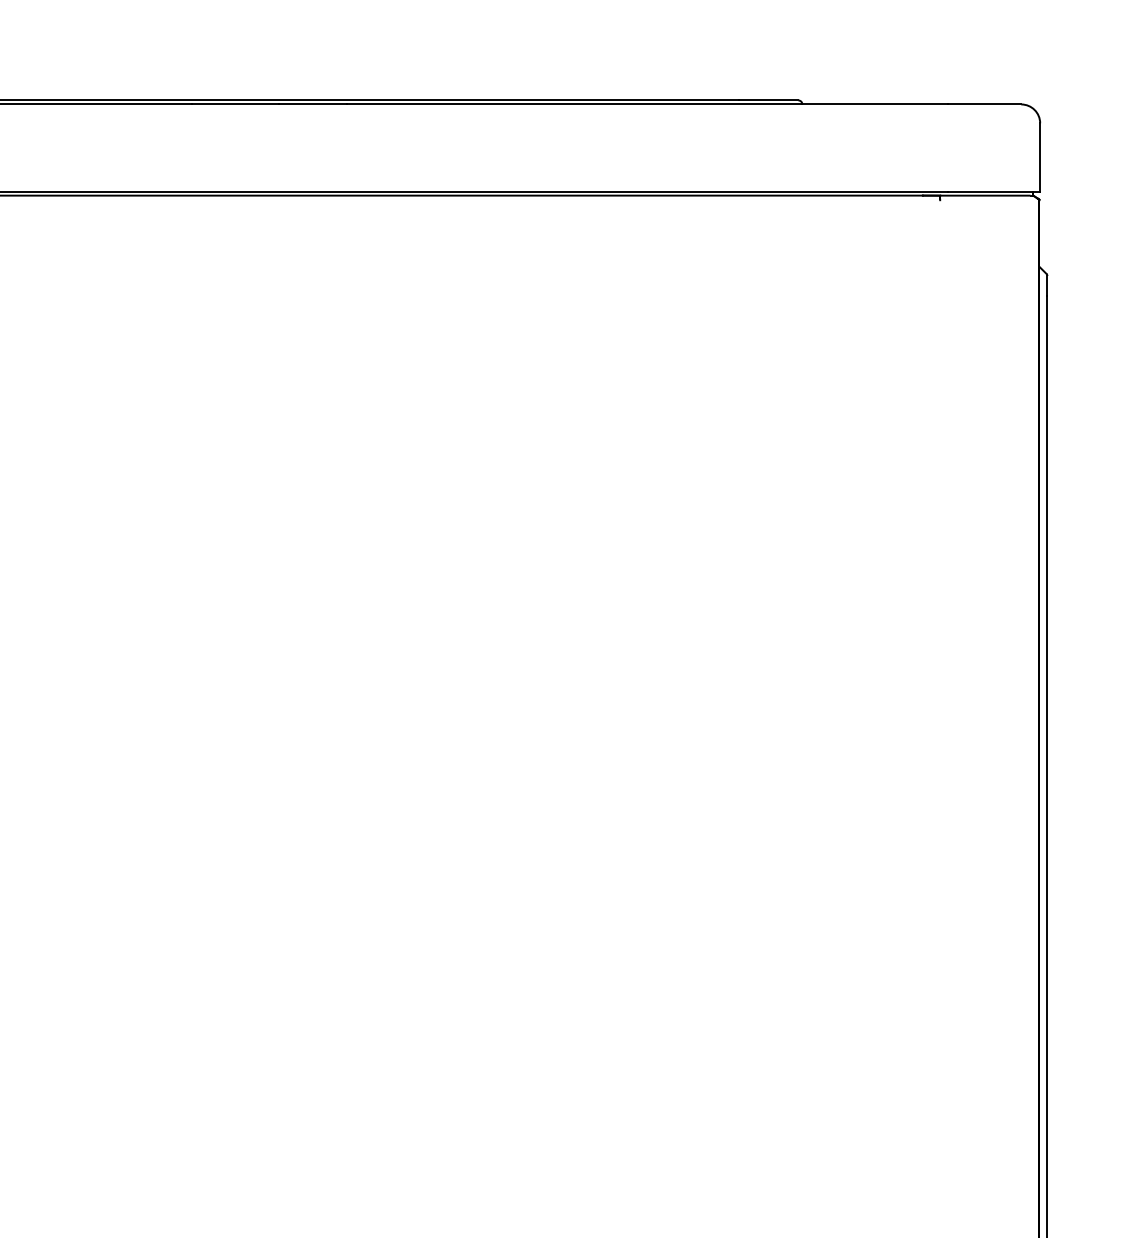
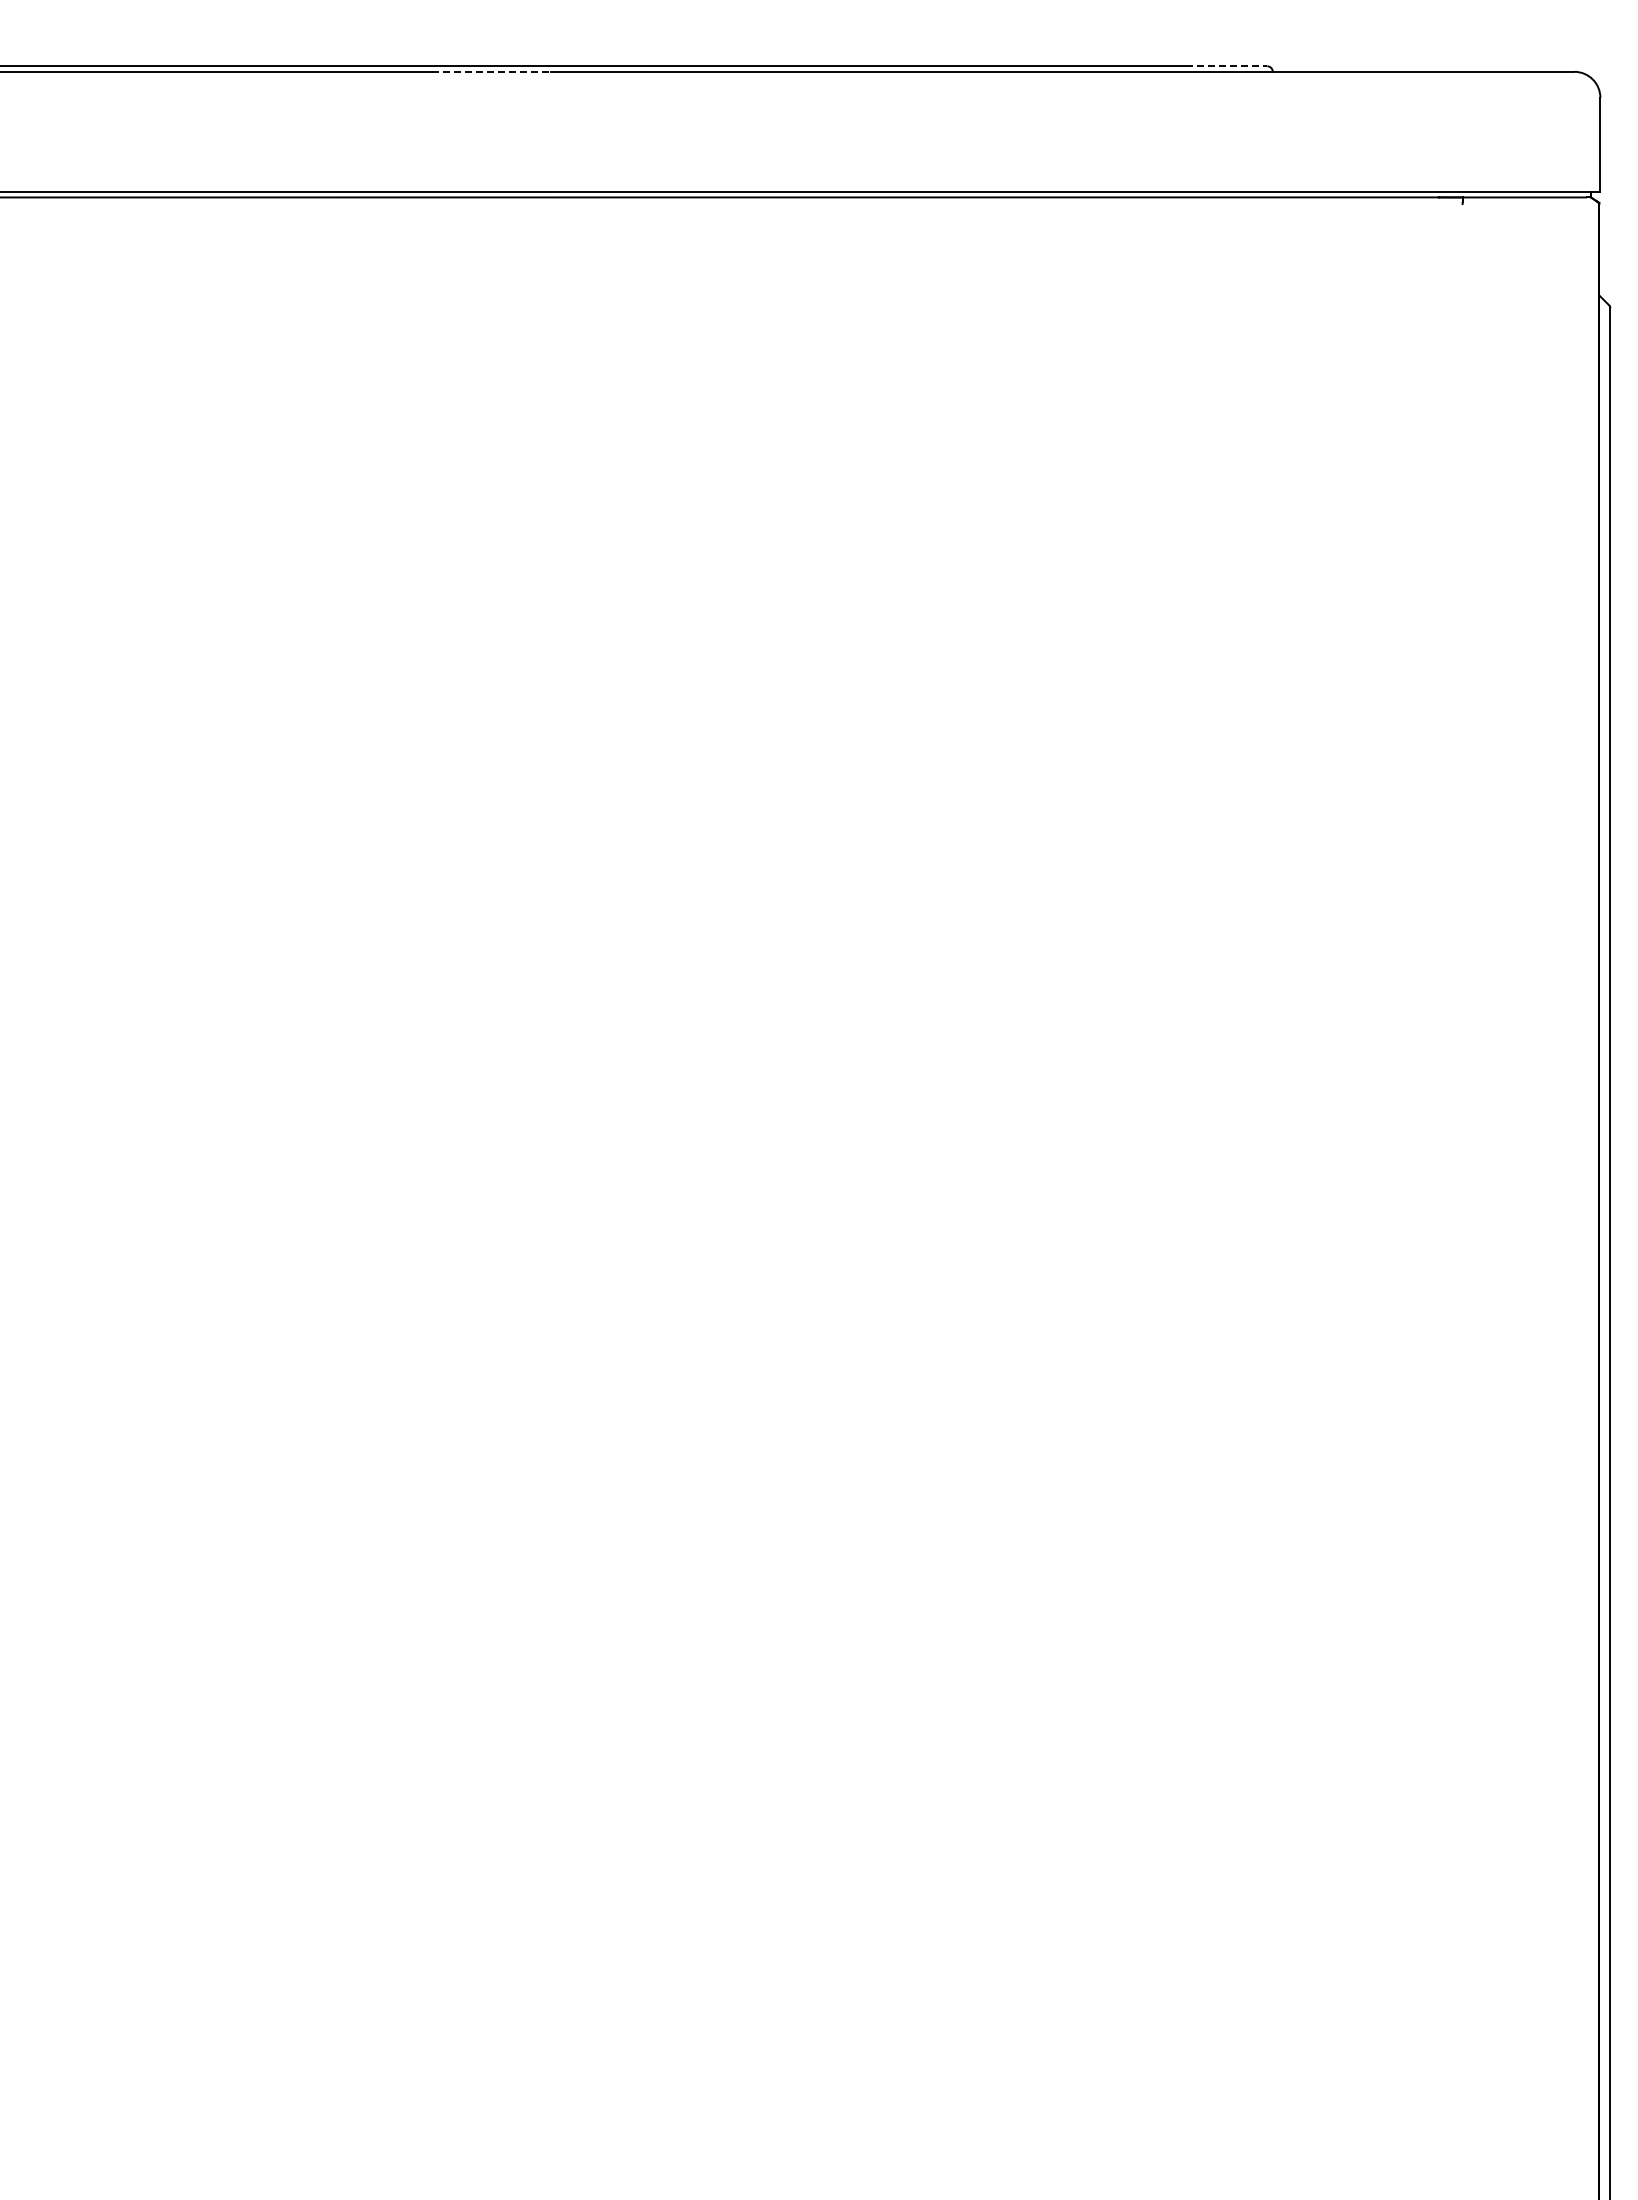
line: (768, 100) -> (1226, 66), solid -> dashed
line: (235, 104) -> (491, 71), solid -> dashed

